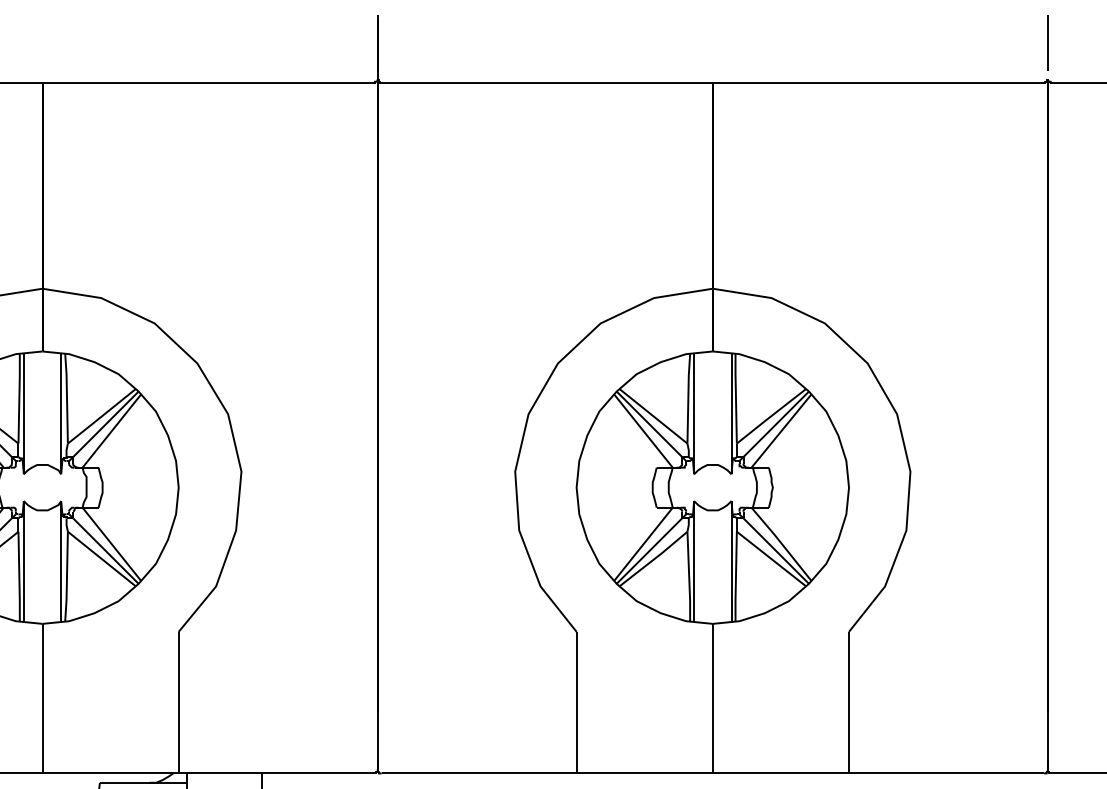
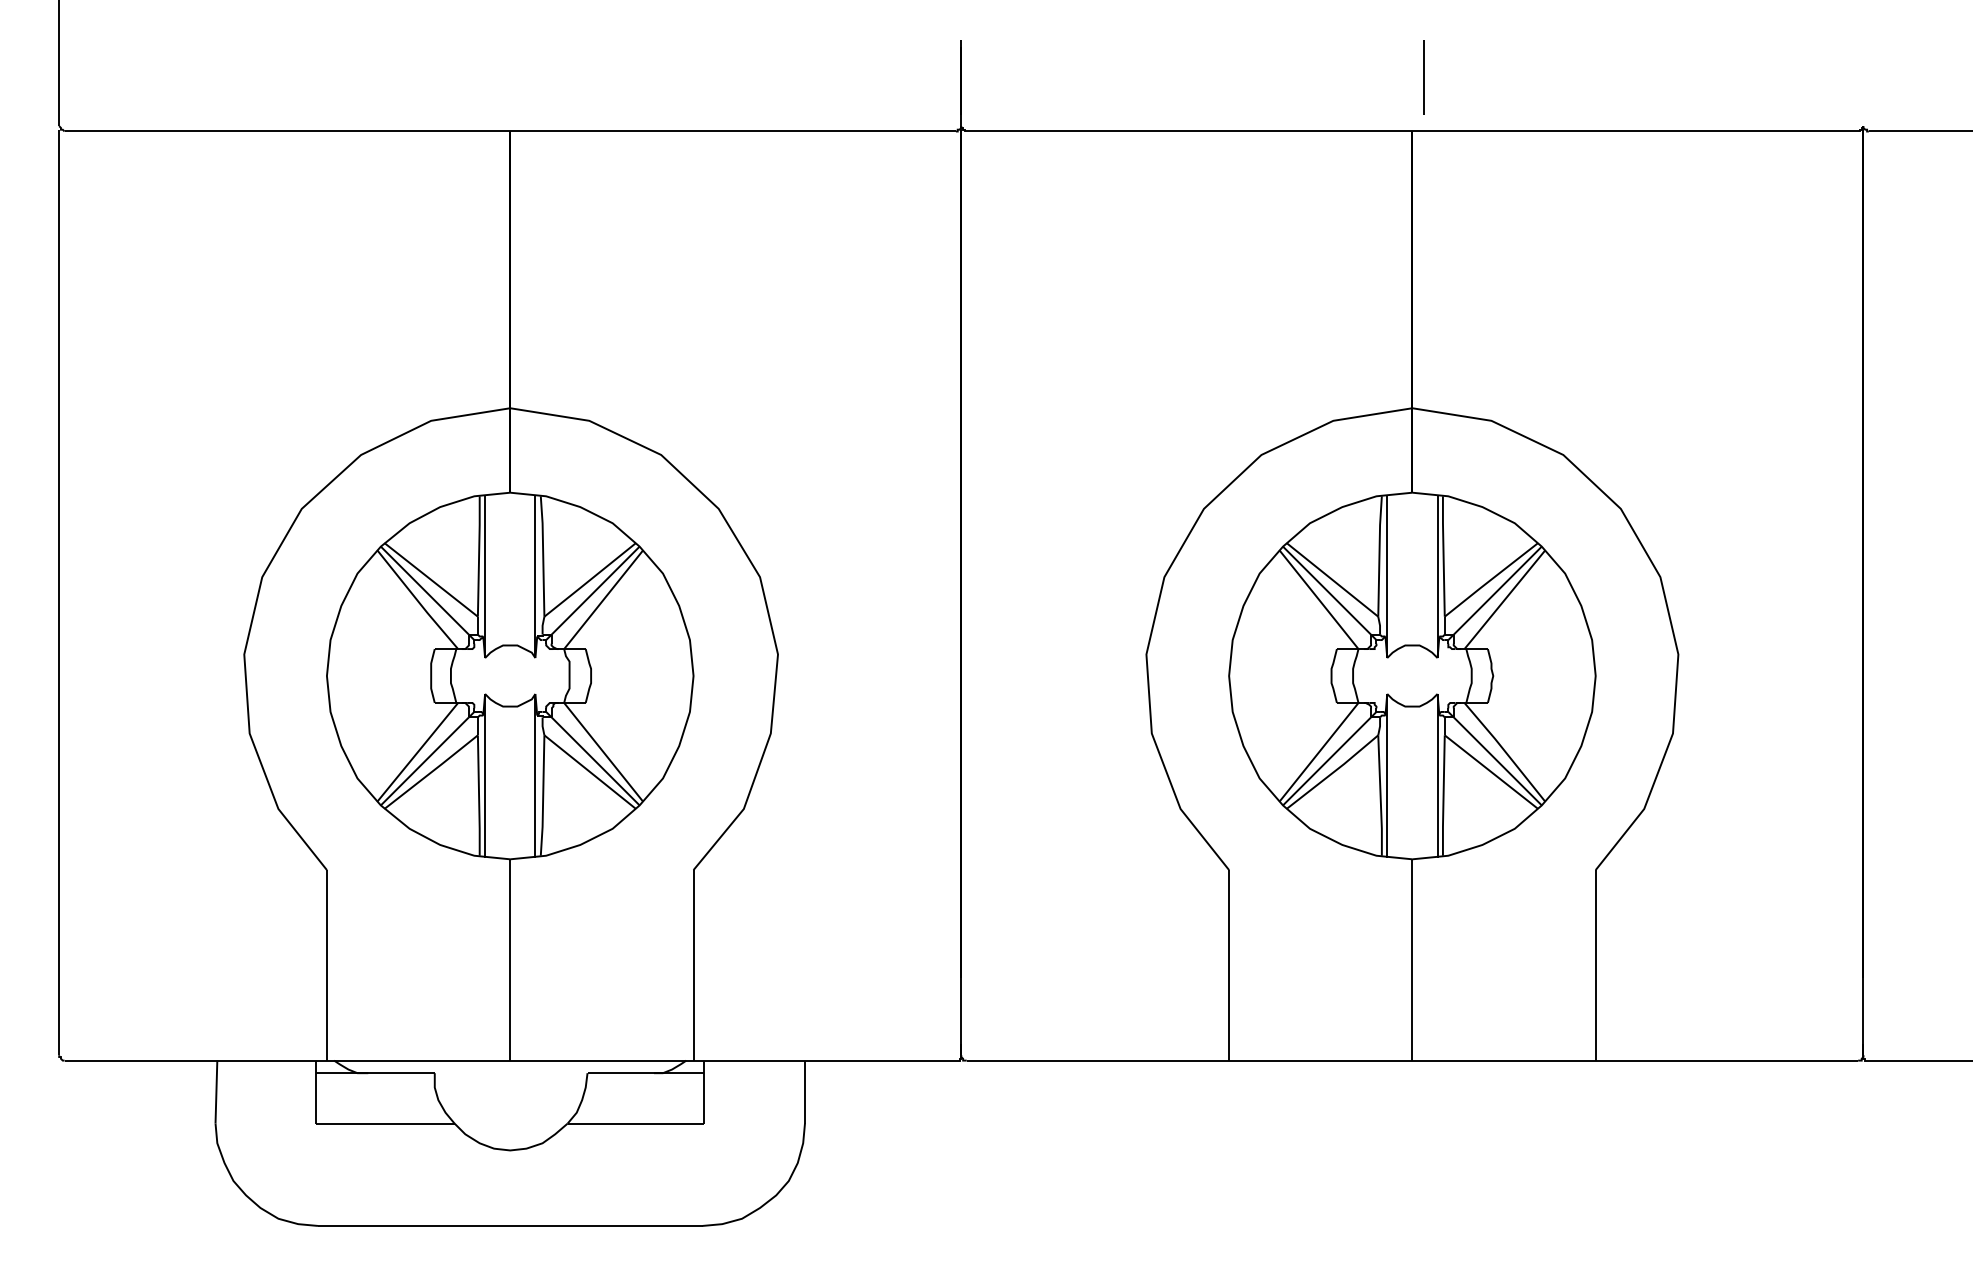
line: (1047, 42) -> (1423, 77), moved

